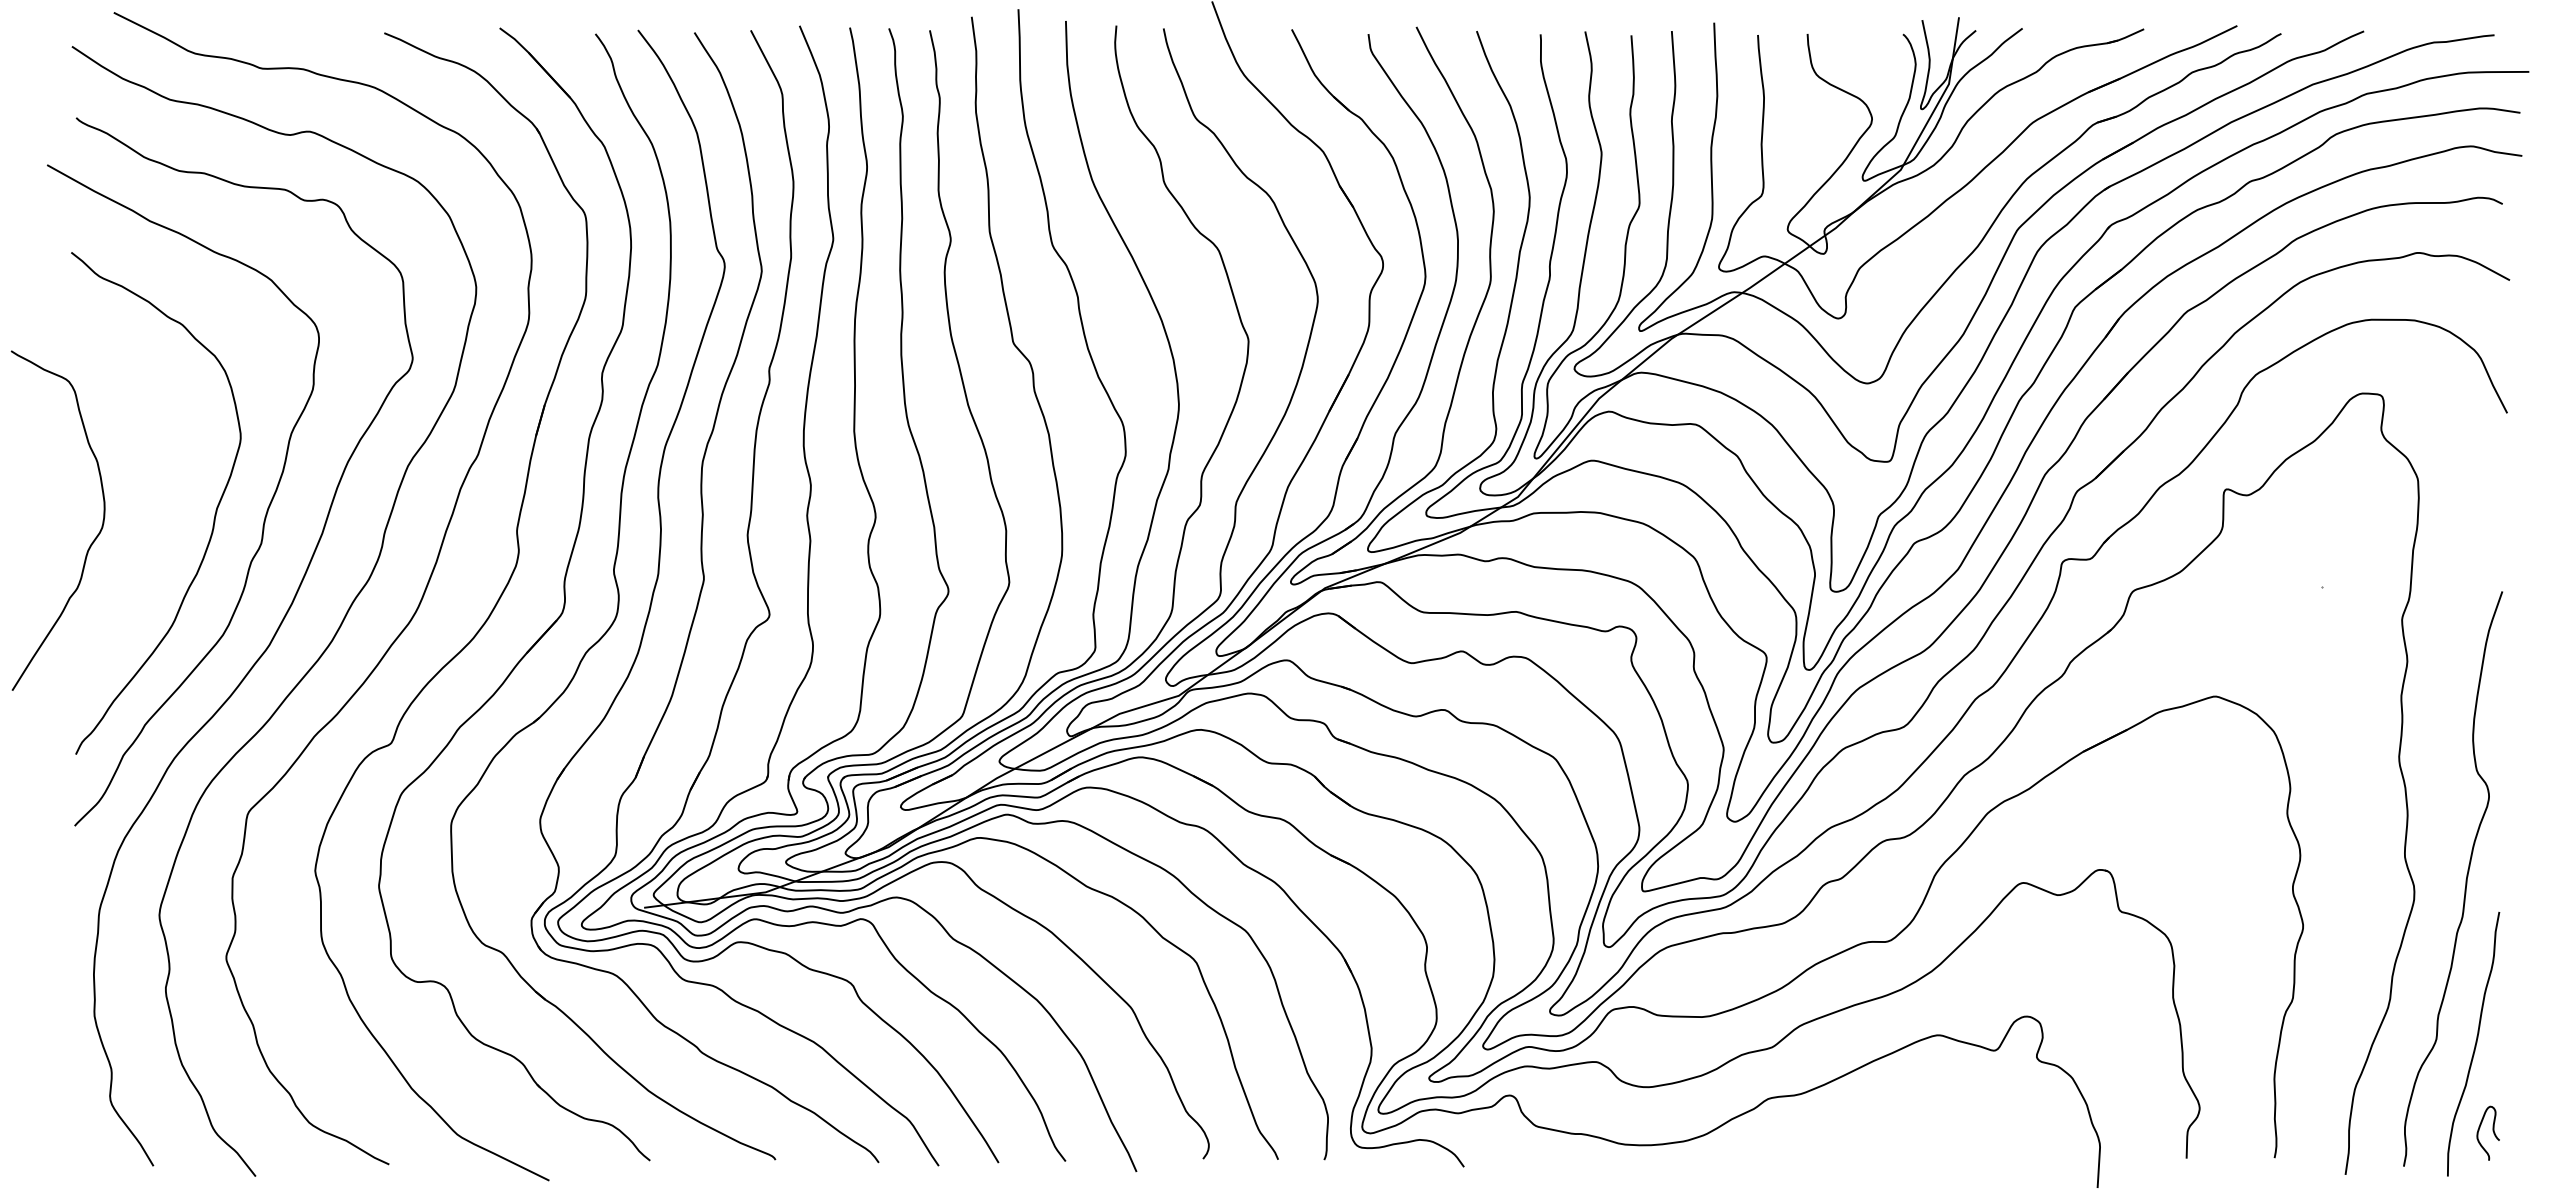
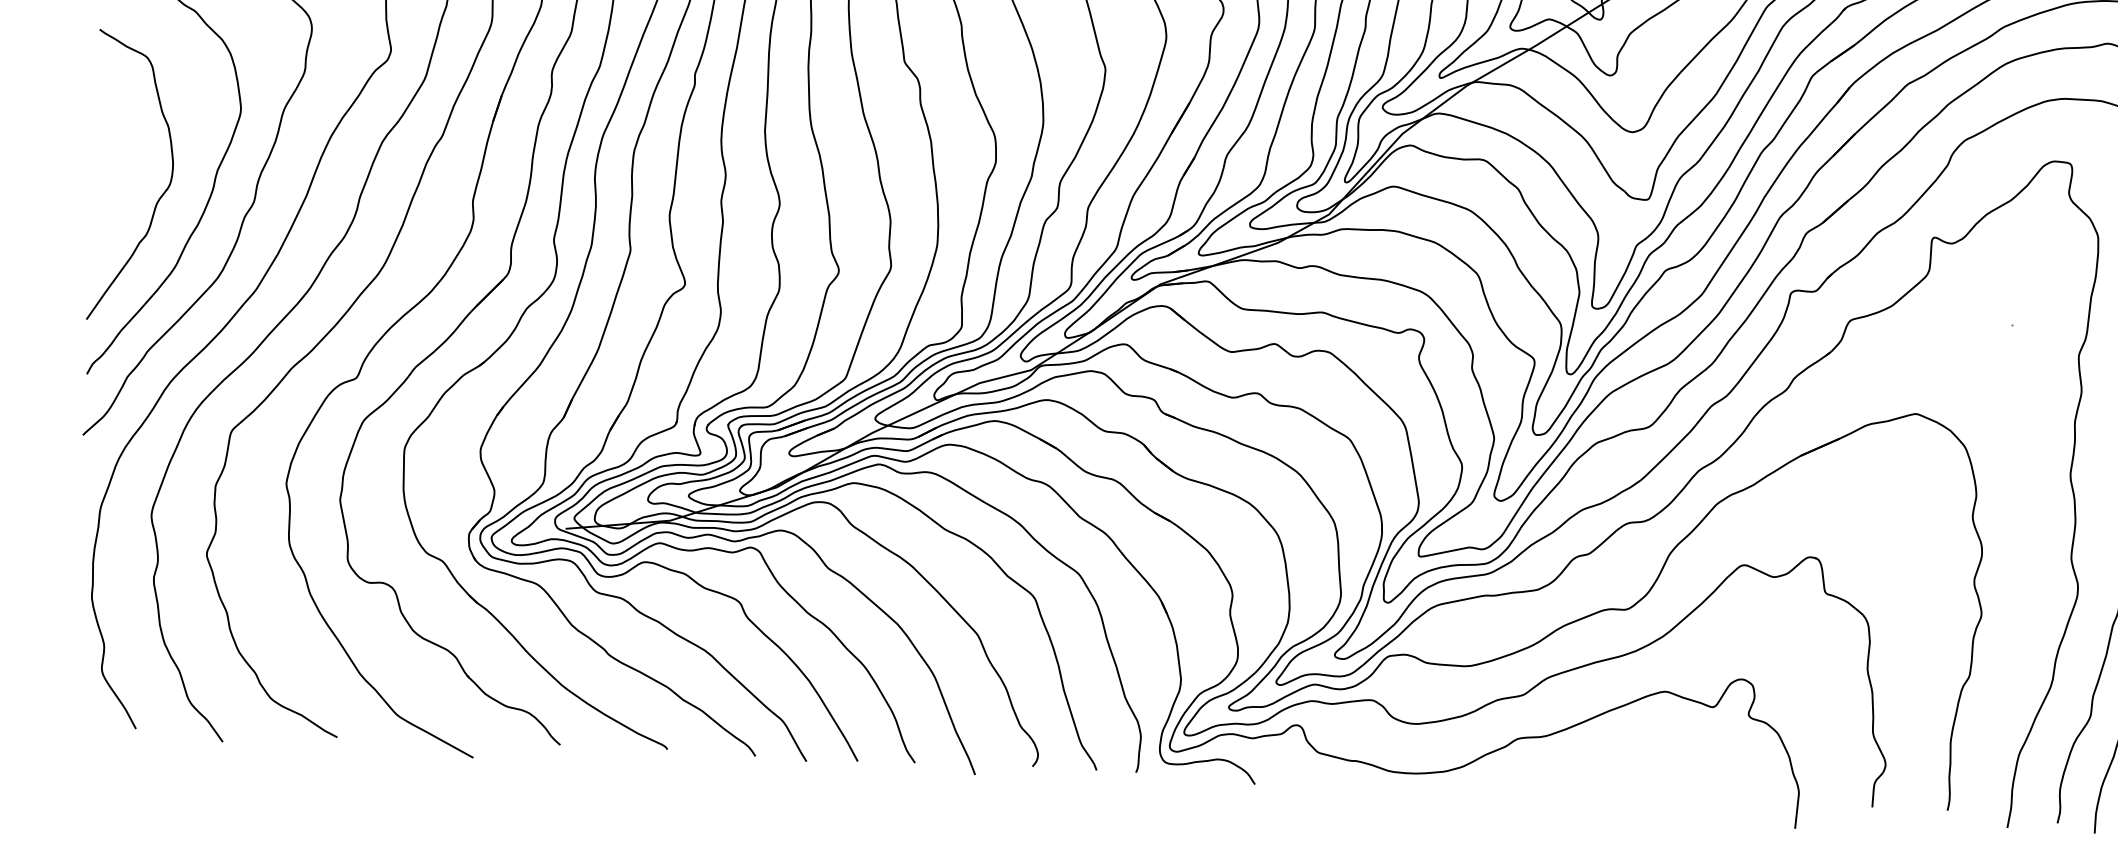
curve: (91, 542) -> (160, 196), moved

